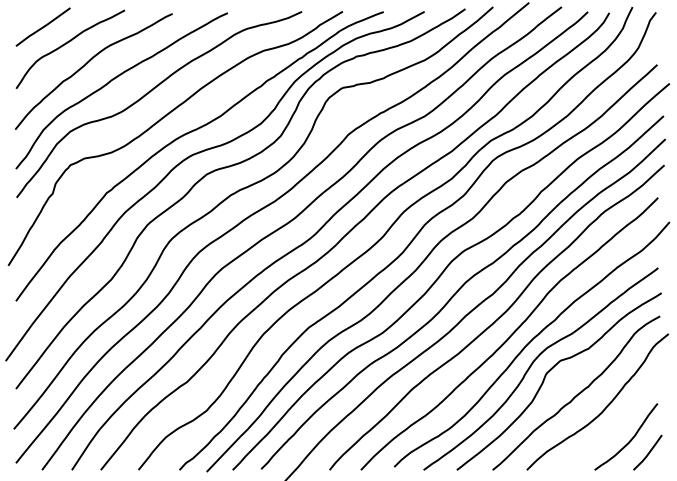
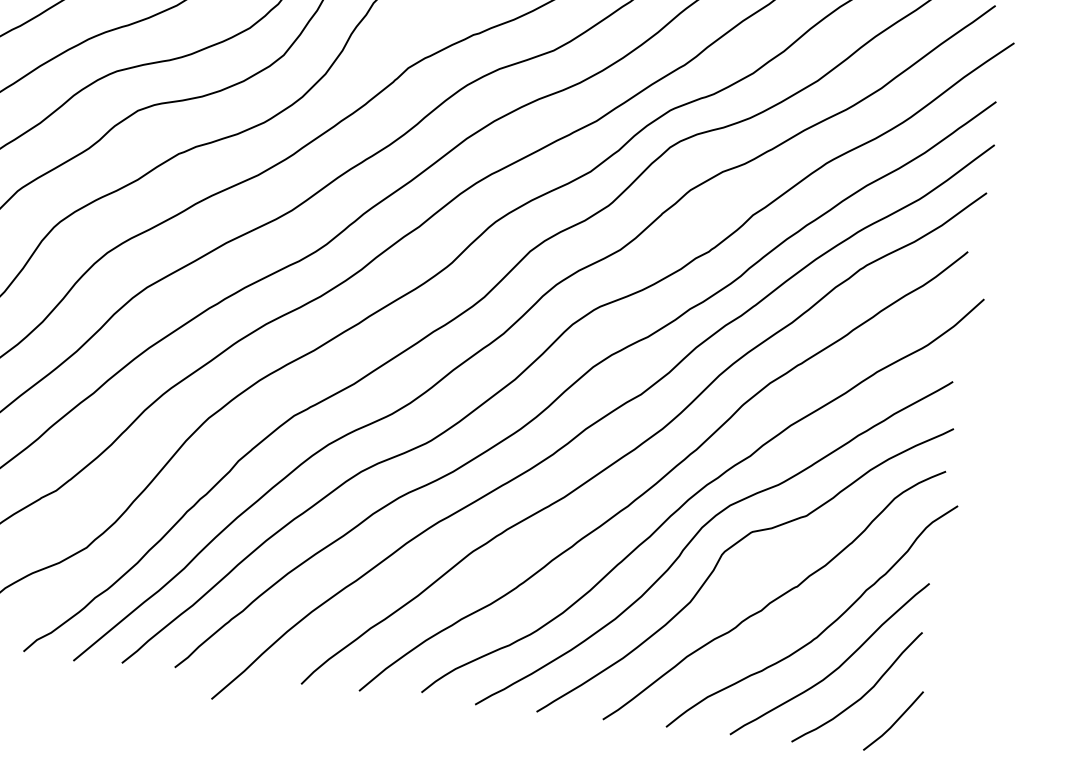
curve: (615, 425) -> (839, 663), added

